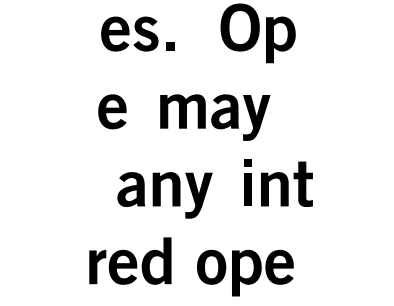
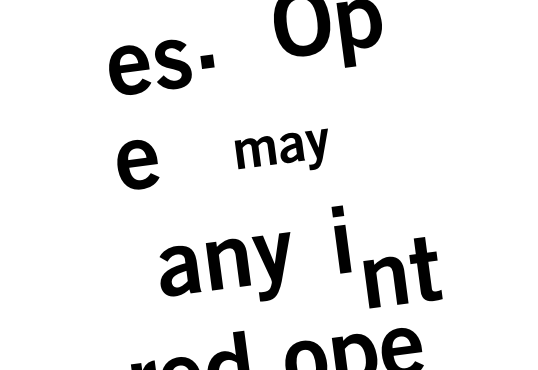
part: (129, 33) -> (149, 66), moved
part: (215, 117) -> (283, 153), size x0.6
part: (286, 183) -> (401, 271), moved

